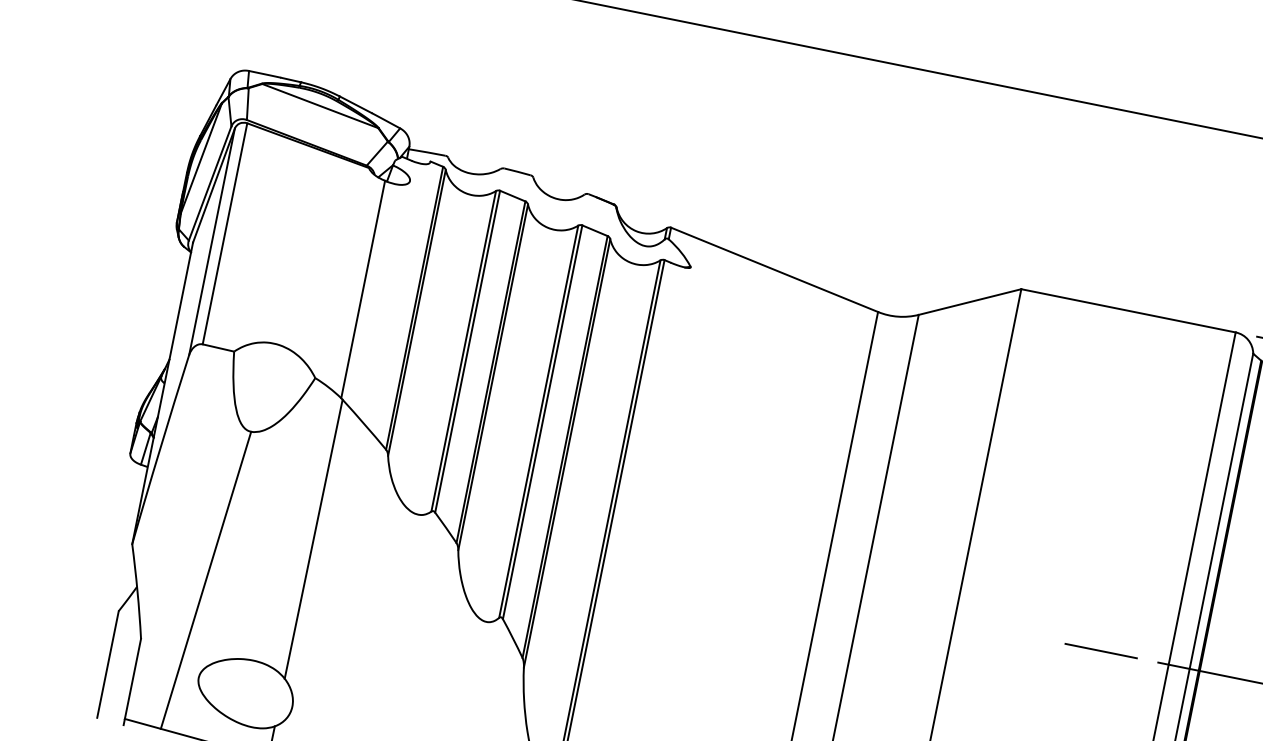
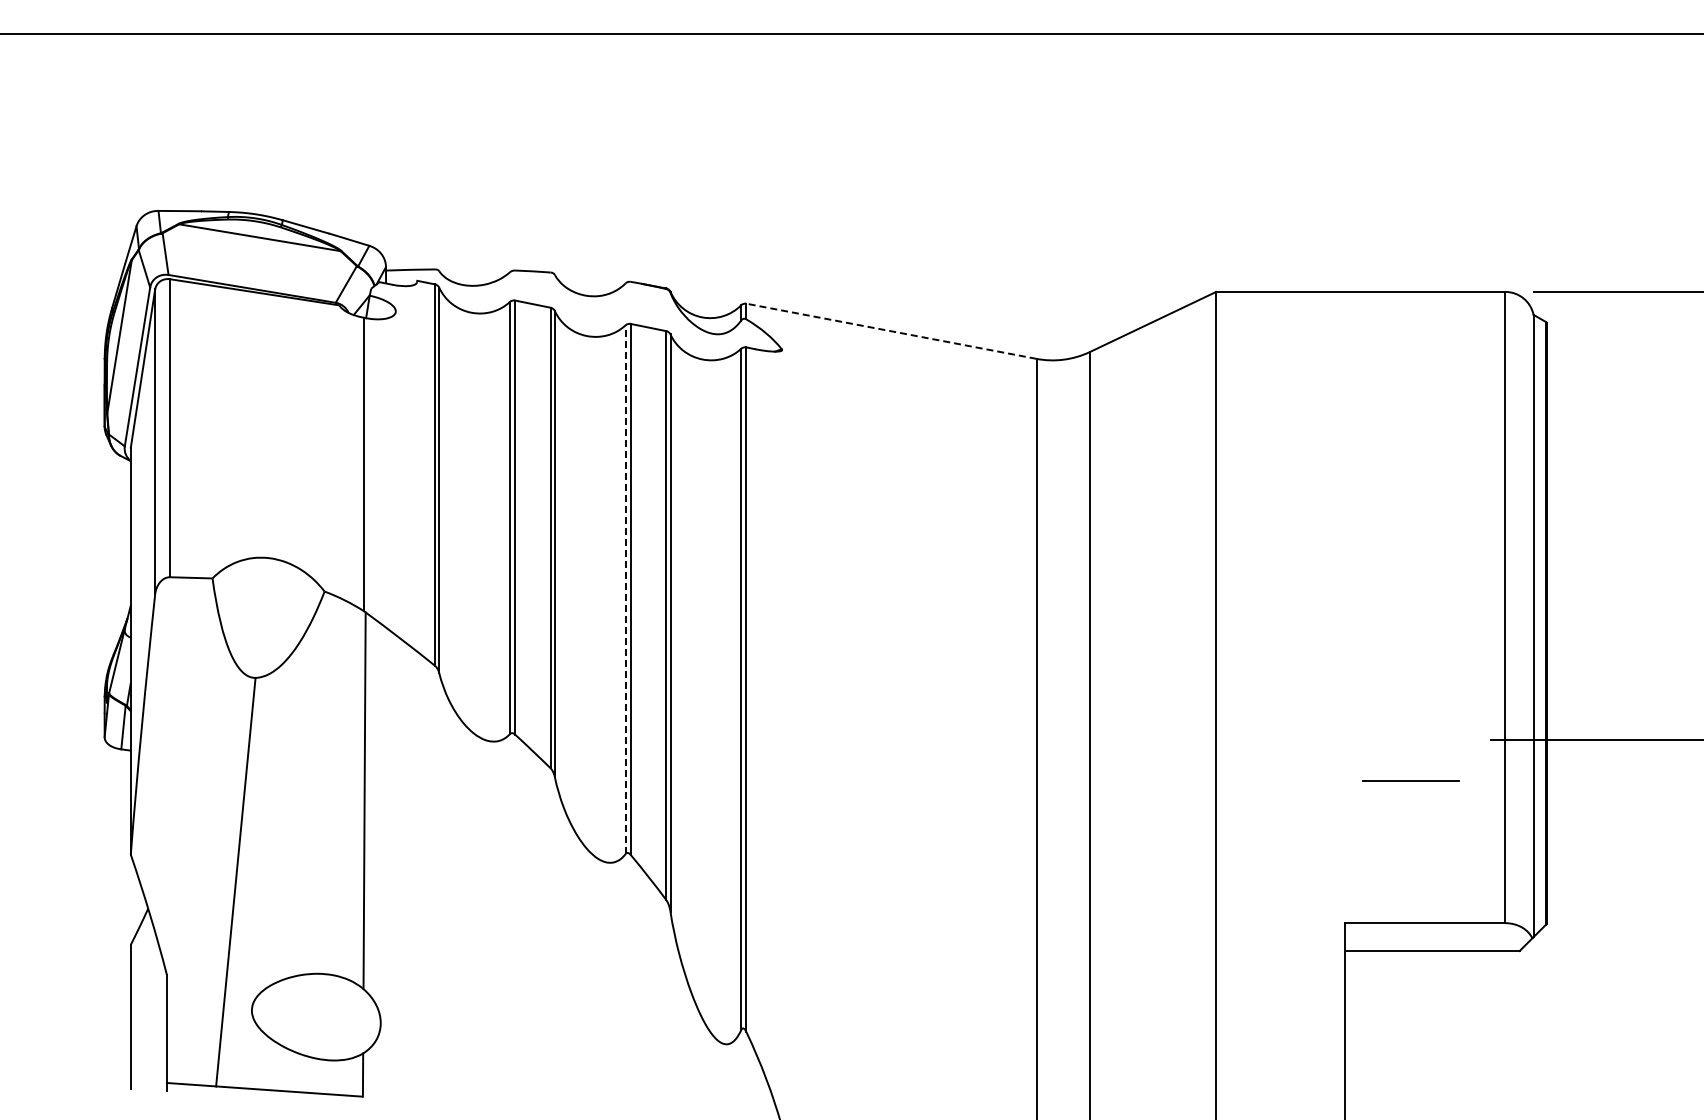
line: (774, 270) -> (891, 331), solid -> dashed
line: (538, 421) -> (625, 589), solid -> dashed
line: (1100, 650) -> (1410, 780), moved

